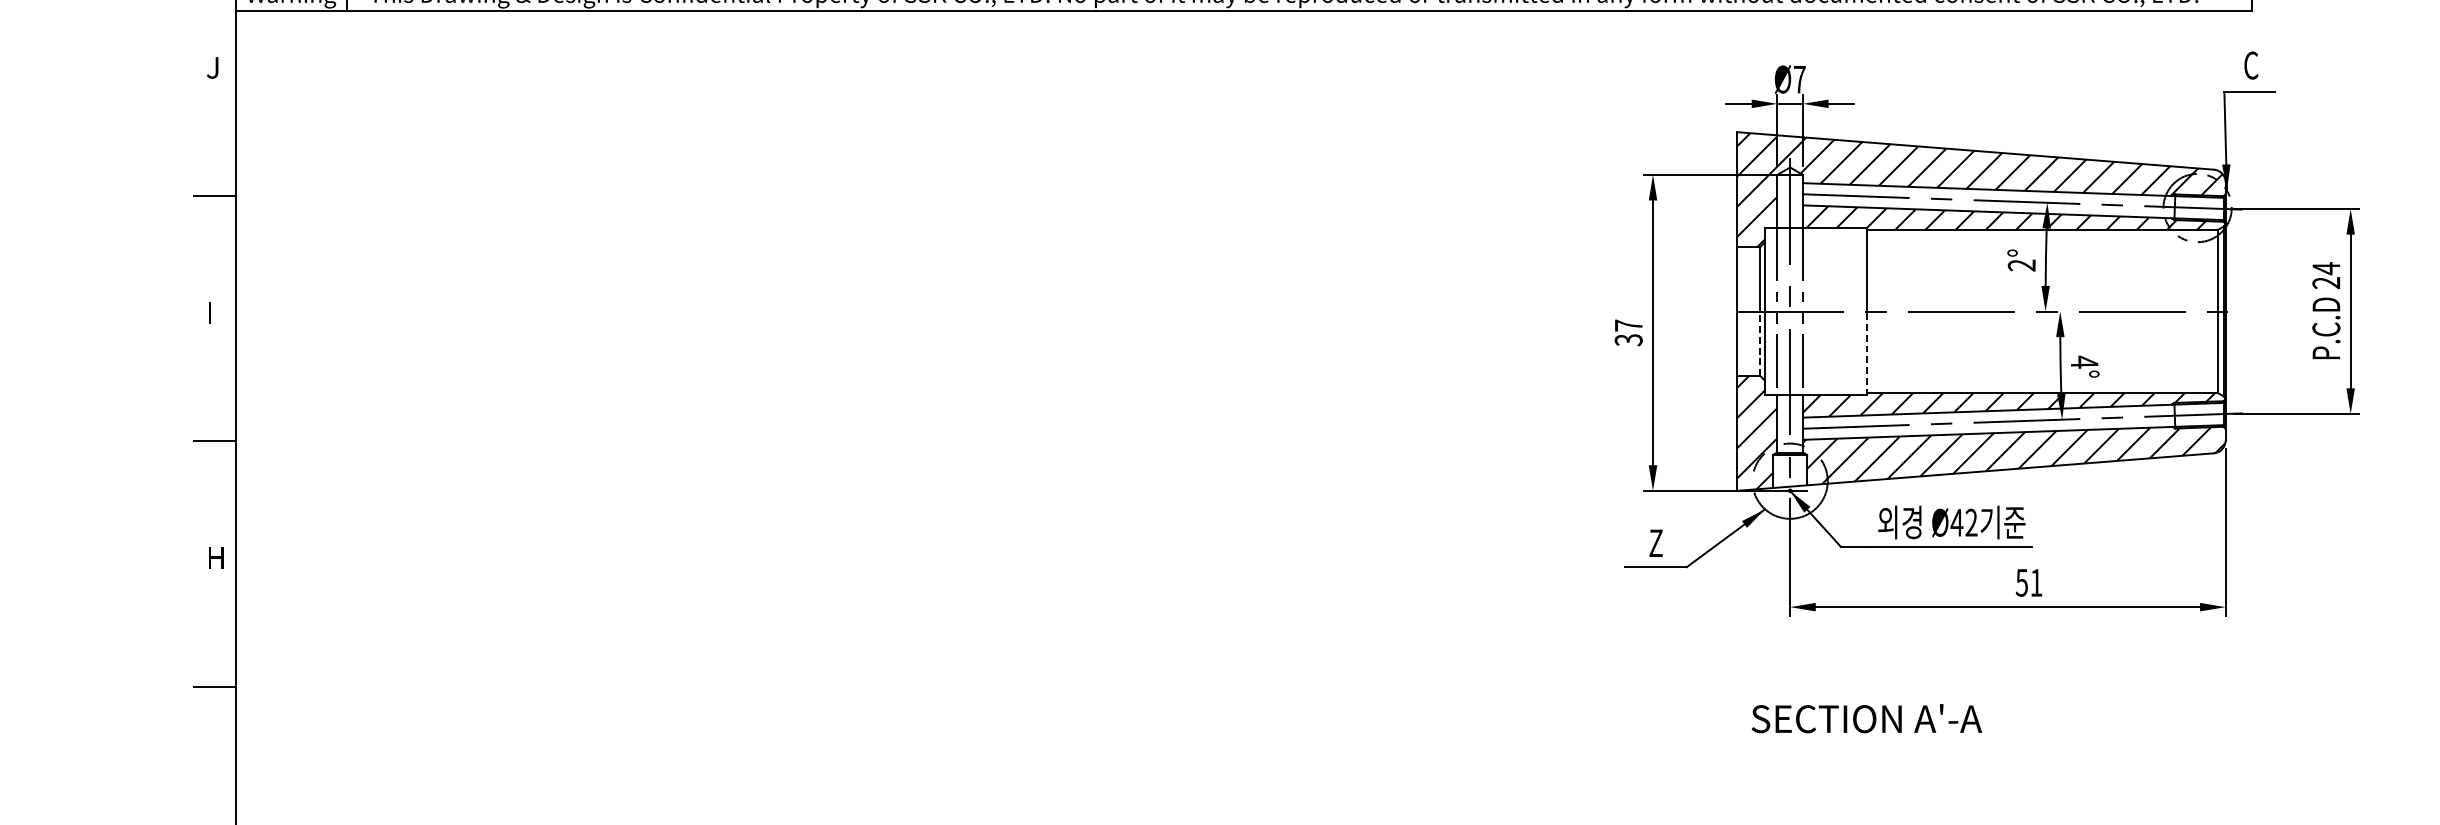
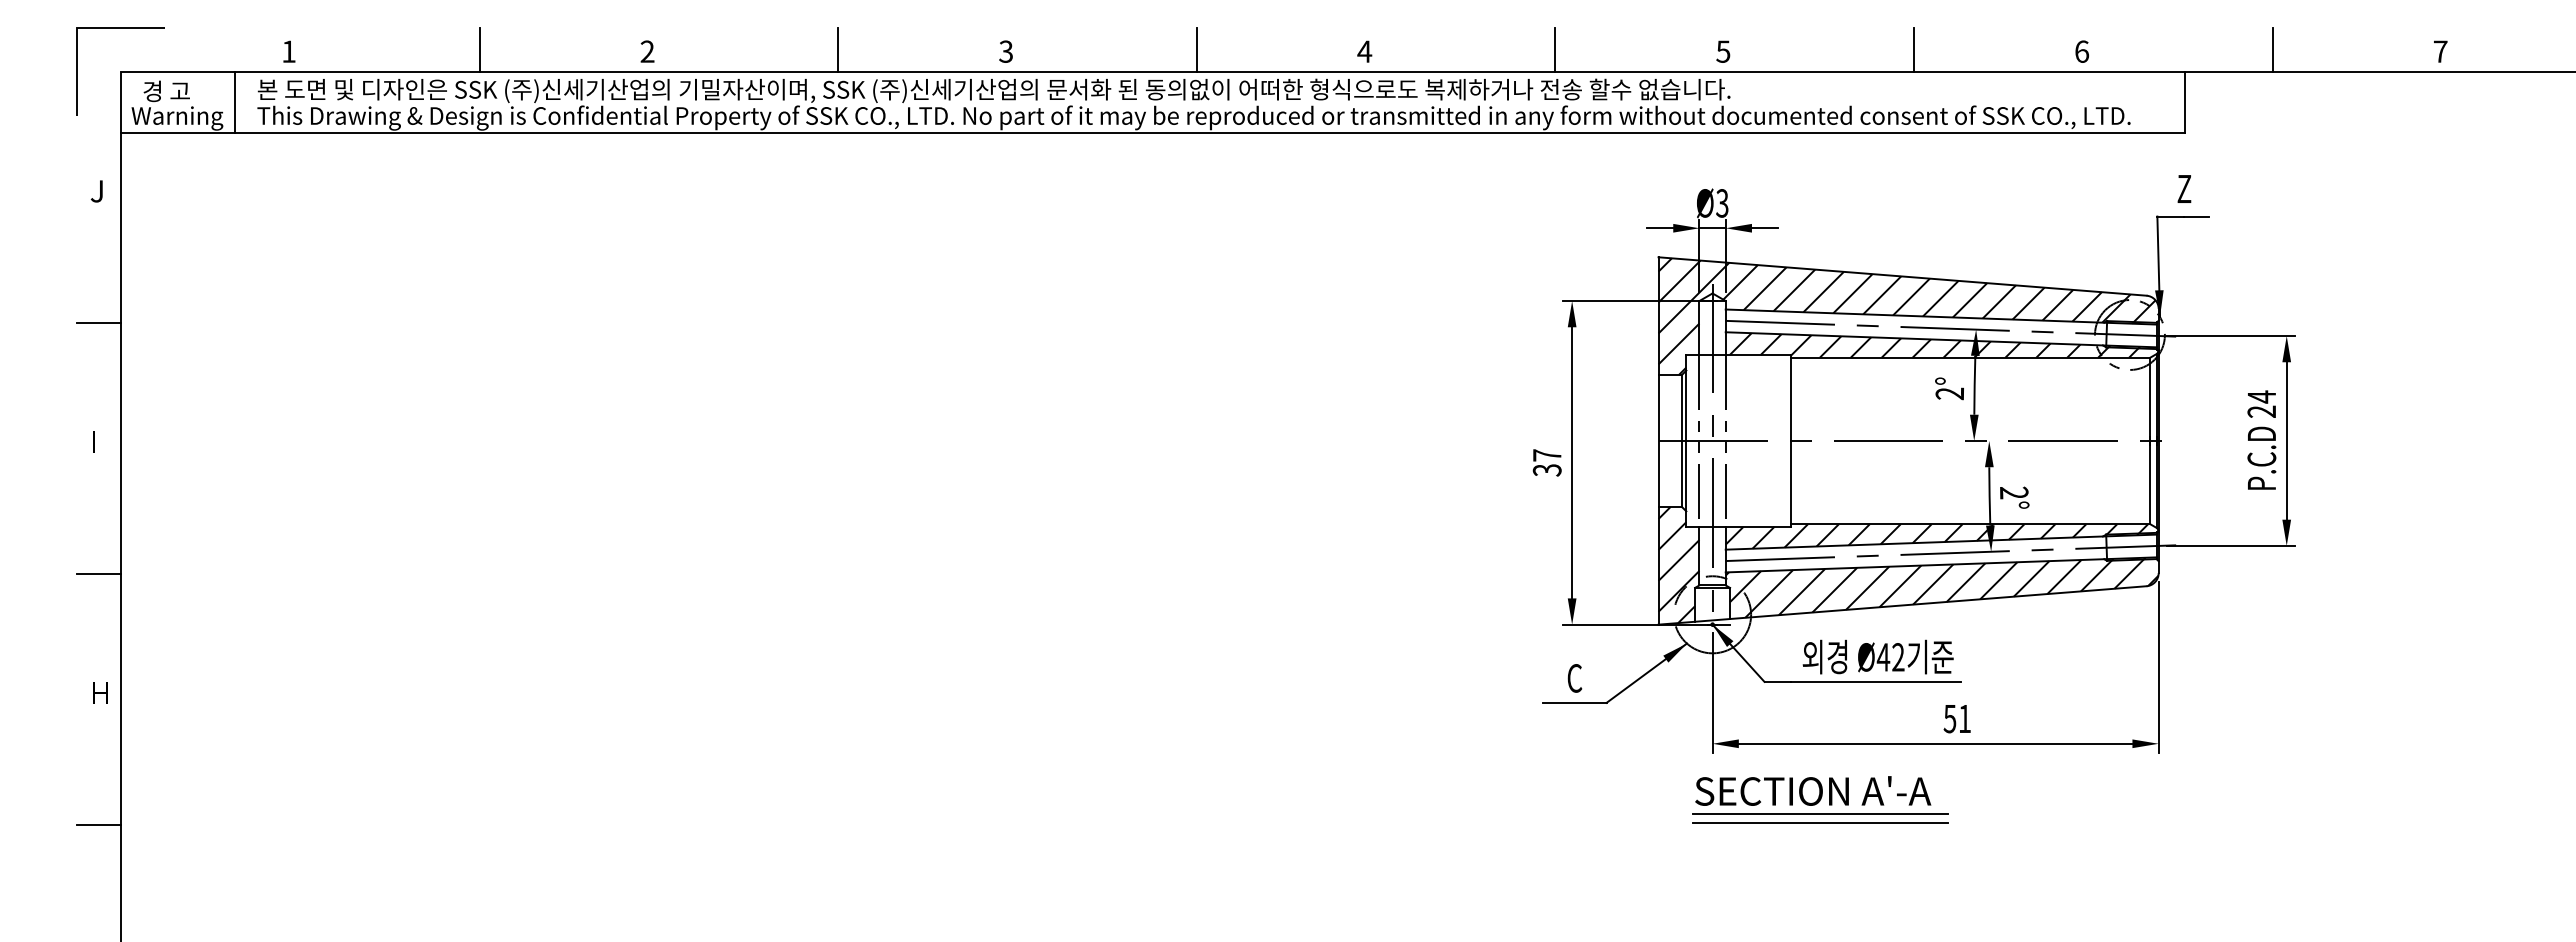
text: (2250, 65) -> (2184, 188), C -> Z
text: (1799, 79) -> (1722, 203), Ø7 -> Ø3
line: (1759, 343) -> (1681, 473), dashed -> solid
line: (1867, 353) -> (1791, 483), dashed -> solid
text: (2084, 361) -> (2014, 492), 4° -> 2°
text: (1655, 543) -> (1574, 678), Z -> C
line: (1894, 675) -> (1819, 813), added
line: (1894, 683) -> (1819, 822), added
text: (1867, 718) -> (1813, 790), moved

